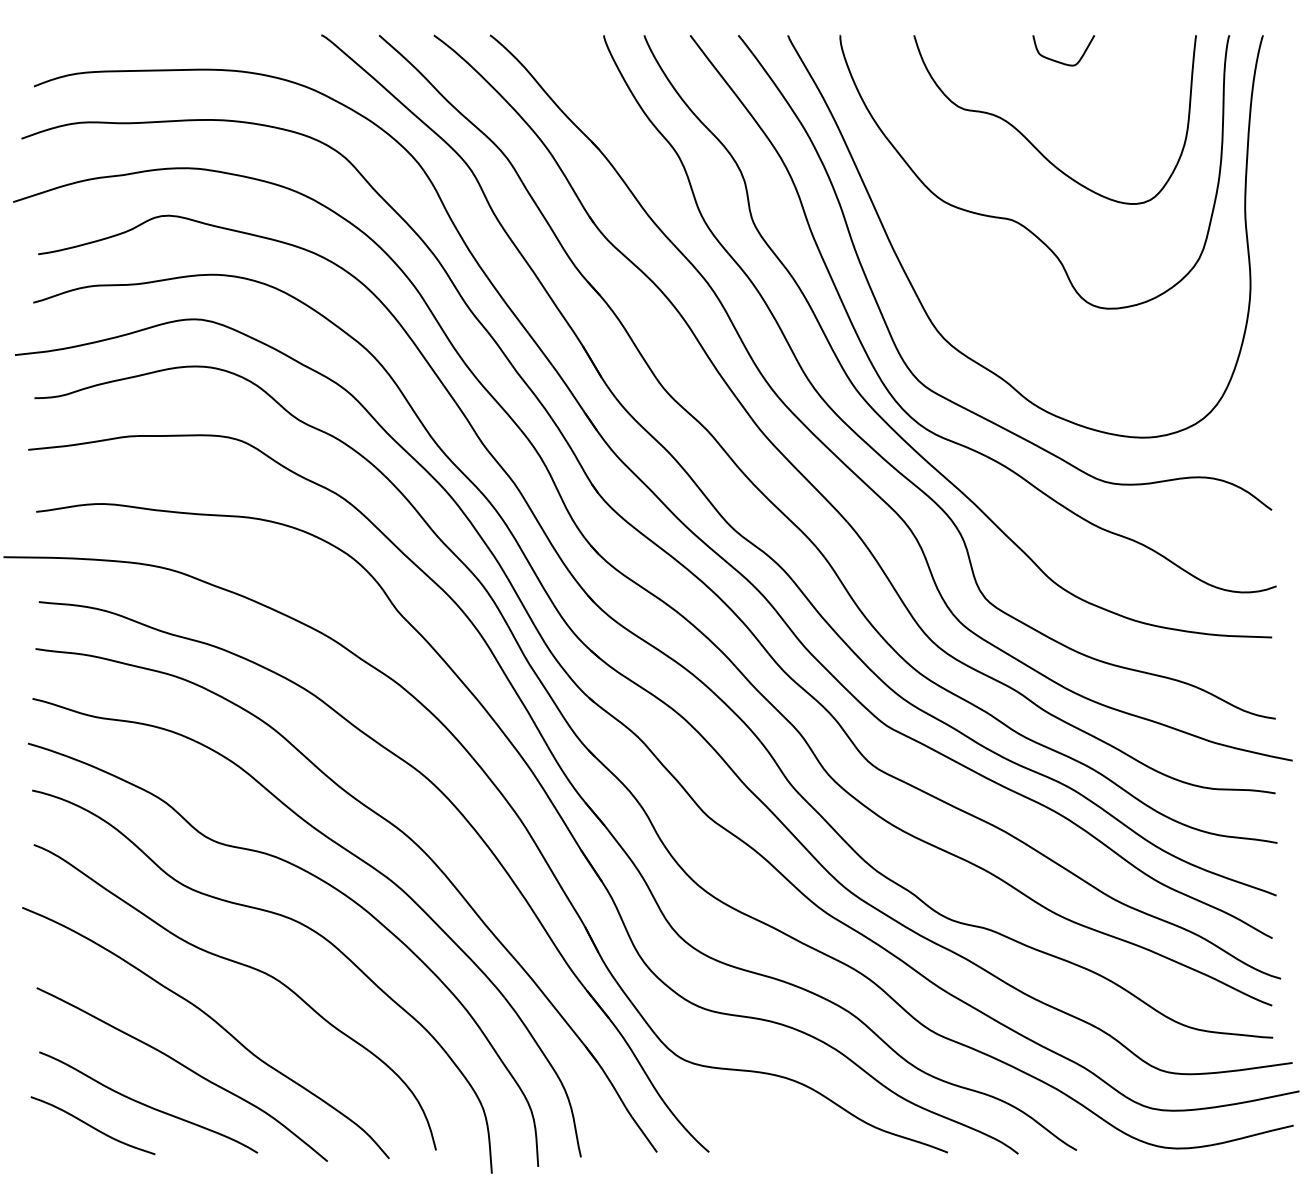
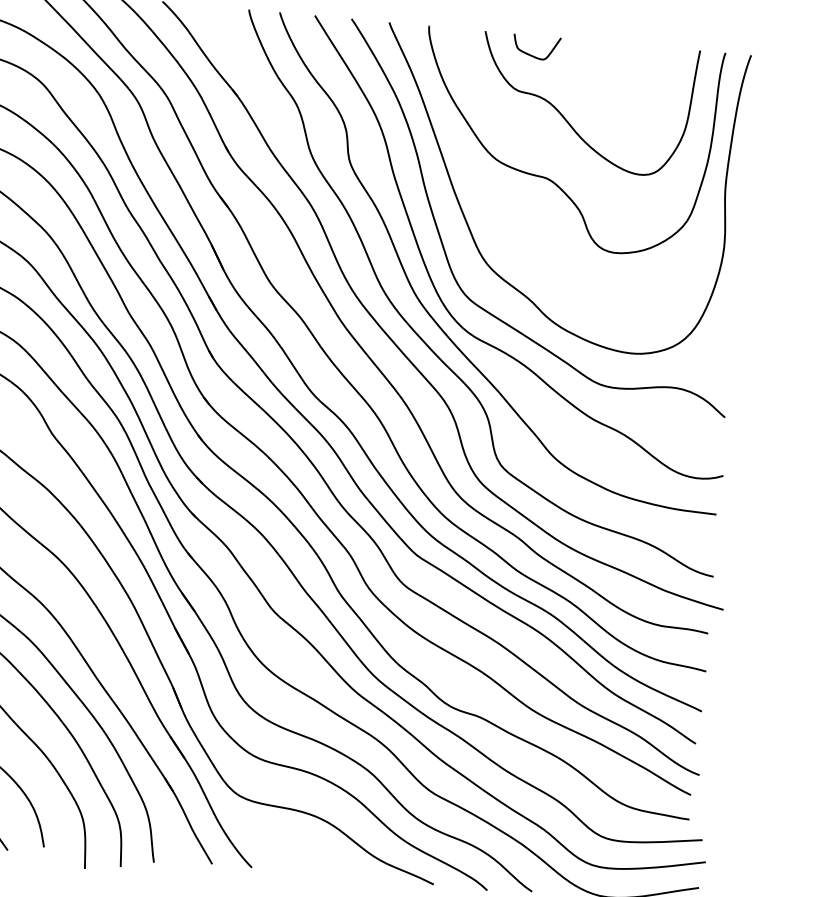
curve: (1060, 61) -> (533, 55), moved

